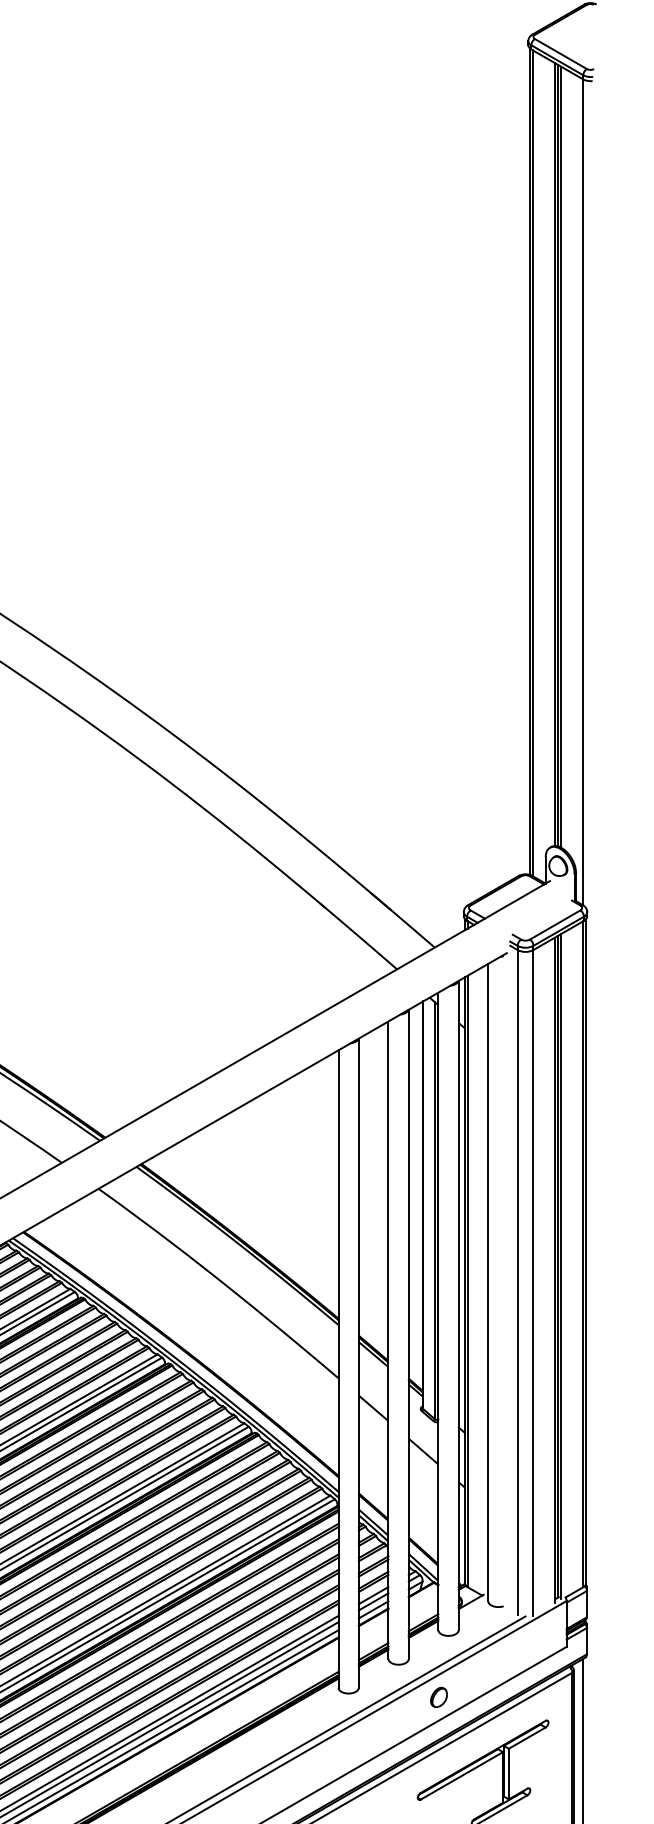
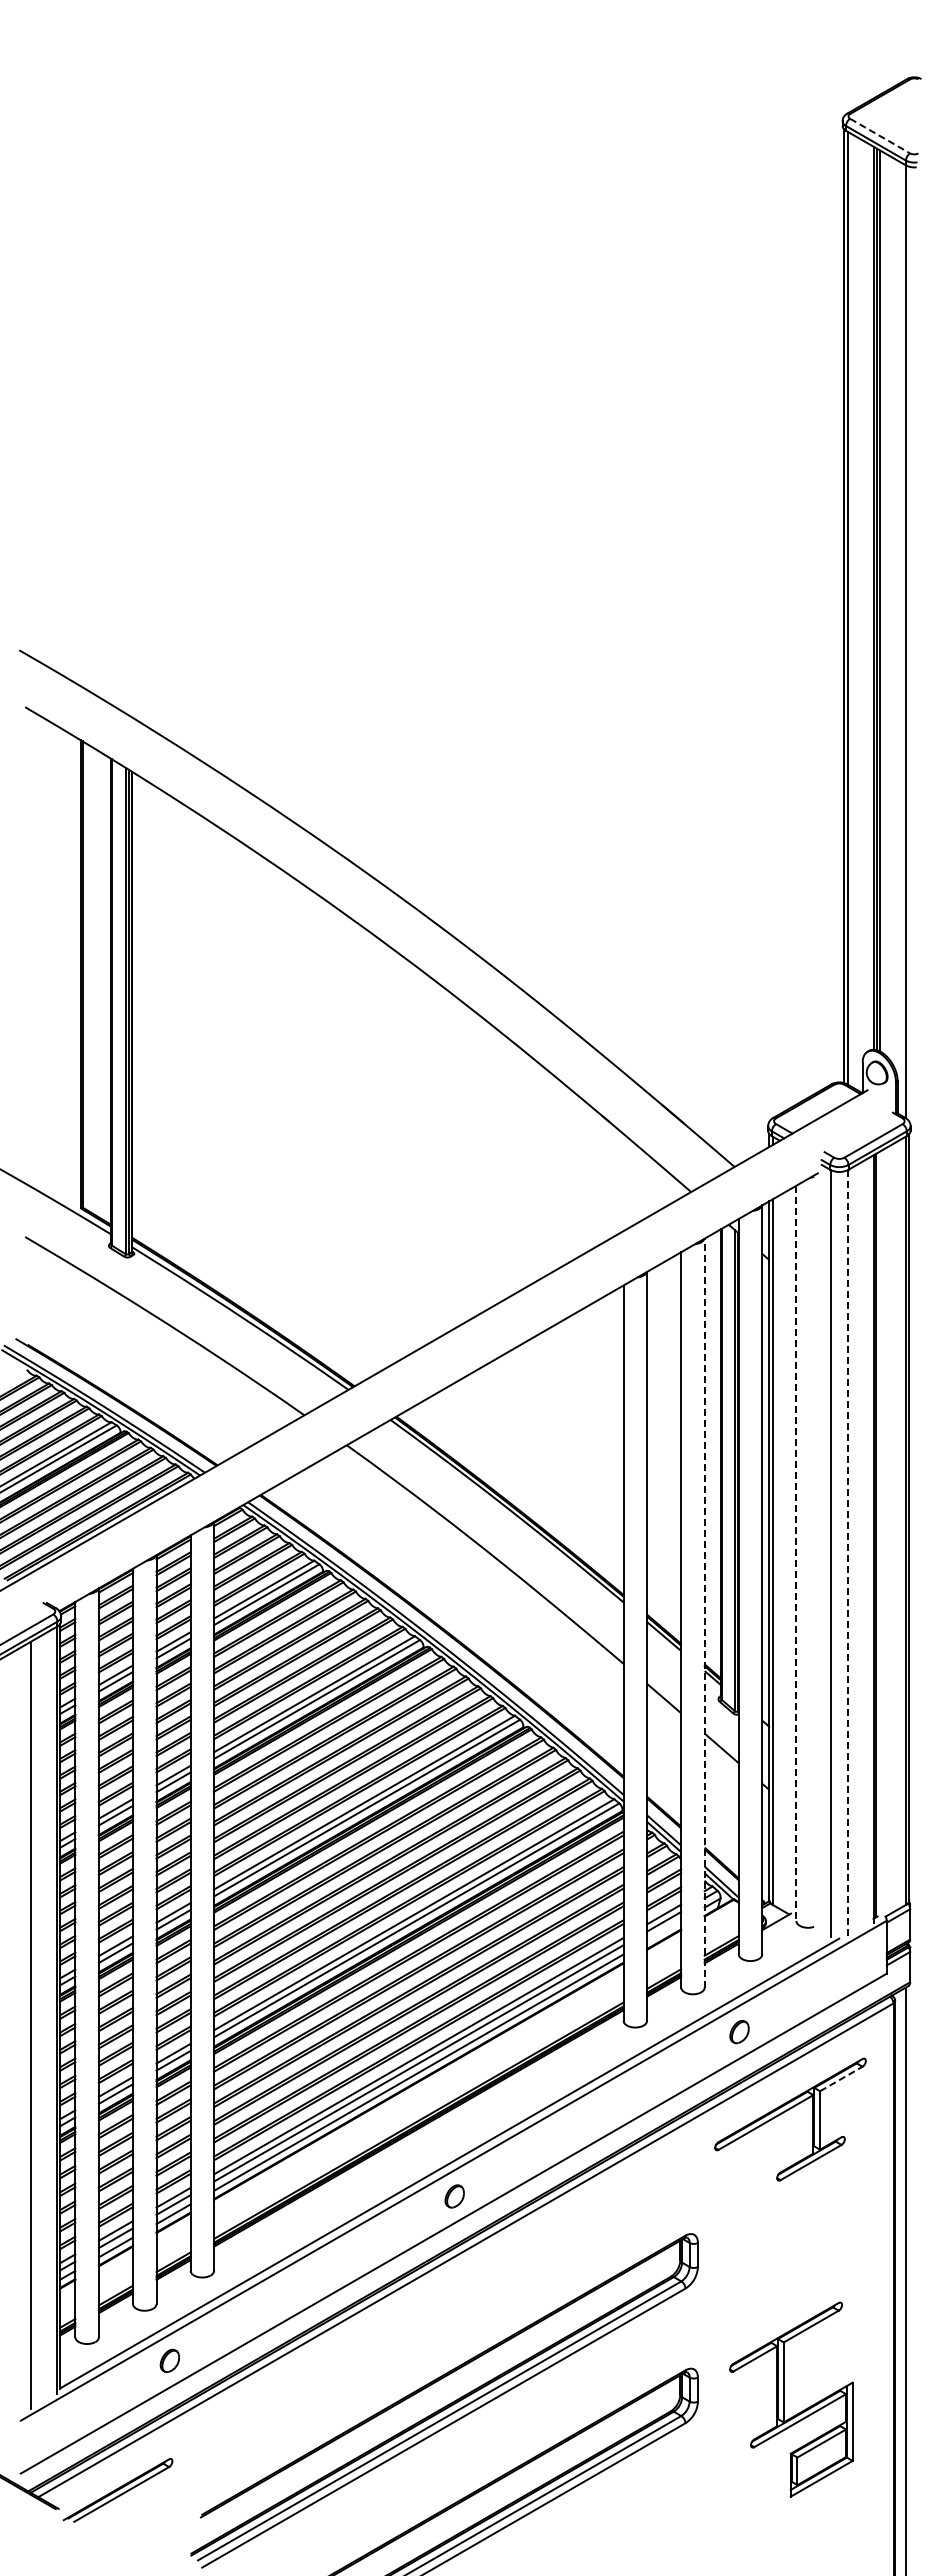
line: (561, 54) -> (880, 136), solid -> dashed
line: (561, 1266) -> (880, 1534), removed
line: (488, 1282) -> (796, 1553), solid -> dashed
line: (532, 1282) -> (847, 1553), solid -> dashed
line: (408, 1333) -> (704, 1612), solid -> dashed
line: (373, 1609) -> (664, 1930), removed
line: (527, 1738) -> (841, 2079), solid -> dashed

